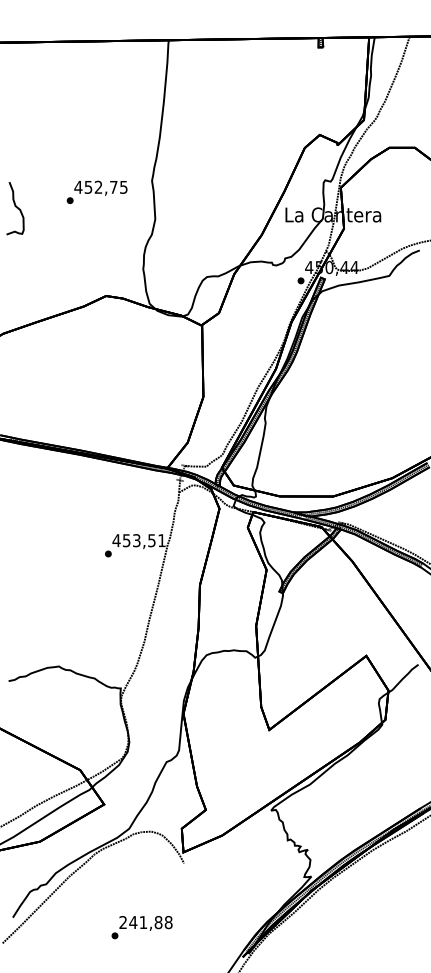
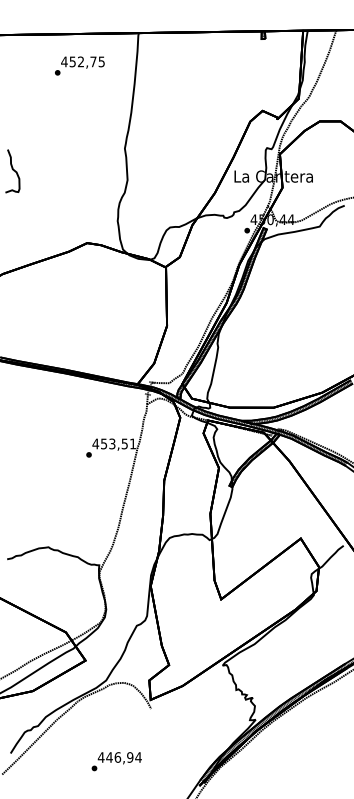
text: (96, 191) -> (79, 65), moved
text: (145, 922) -> (119, 757), 241,88 -> 446,94

